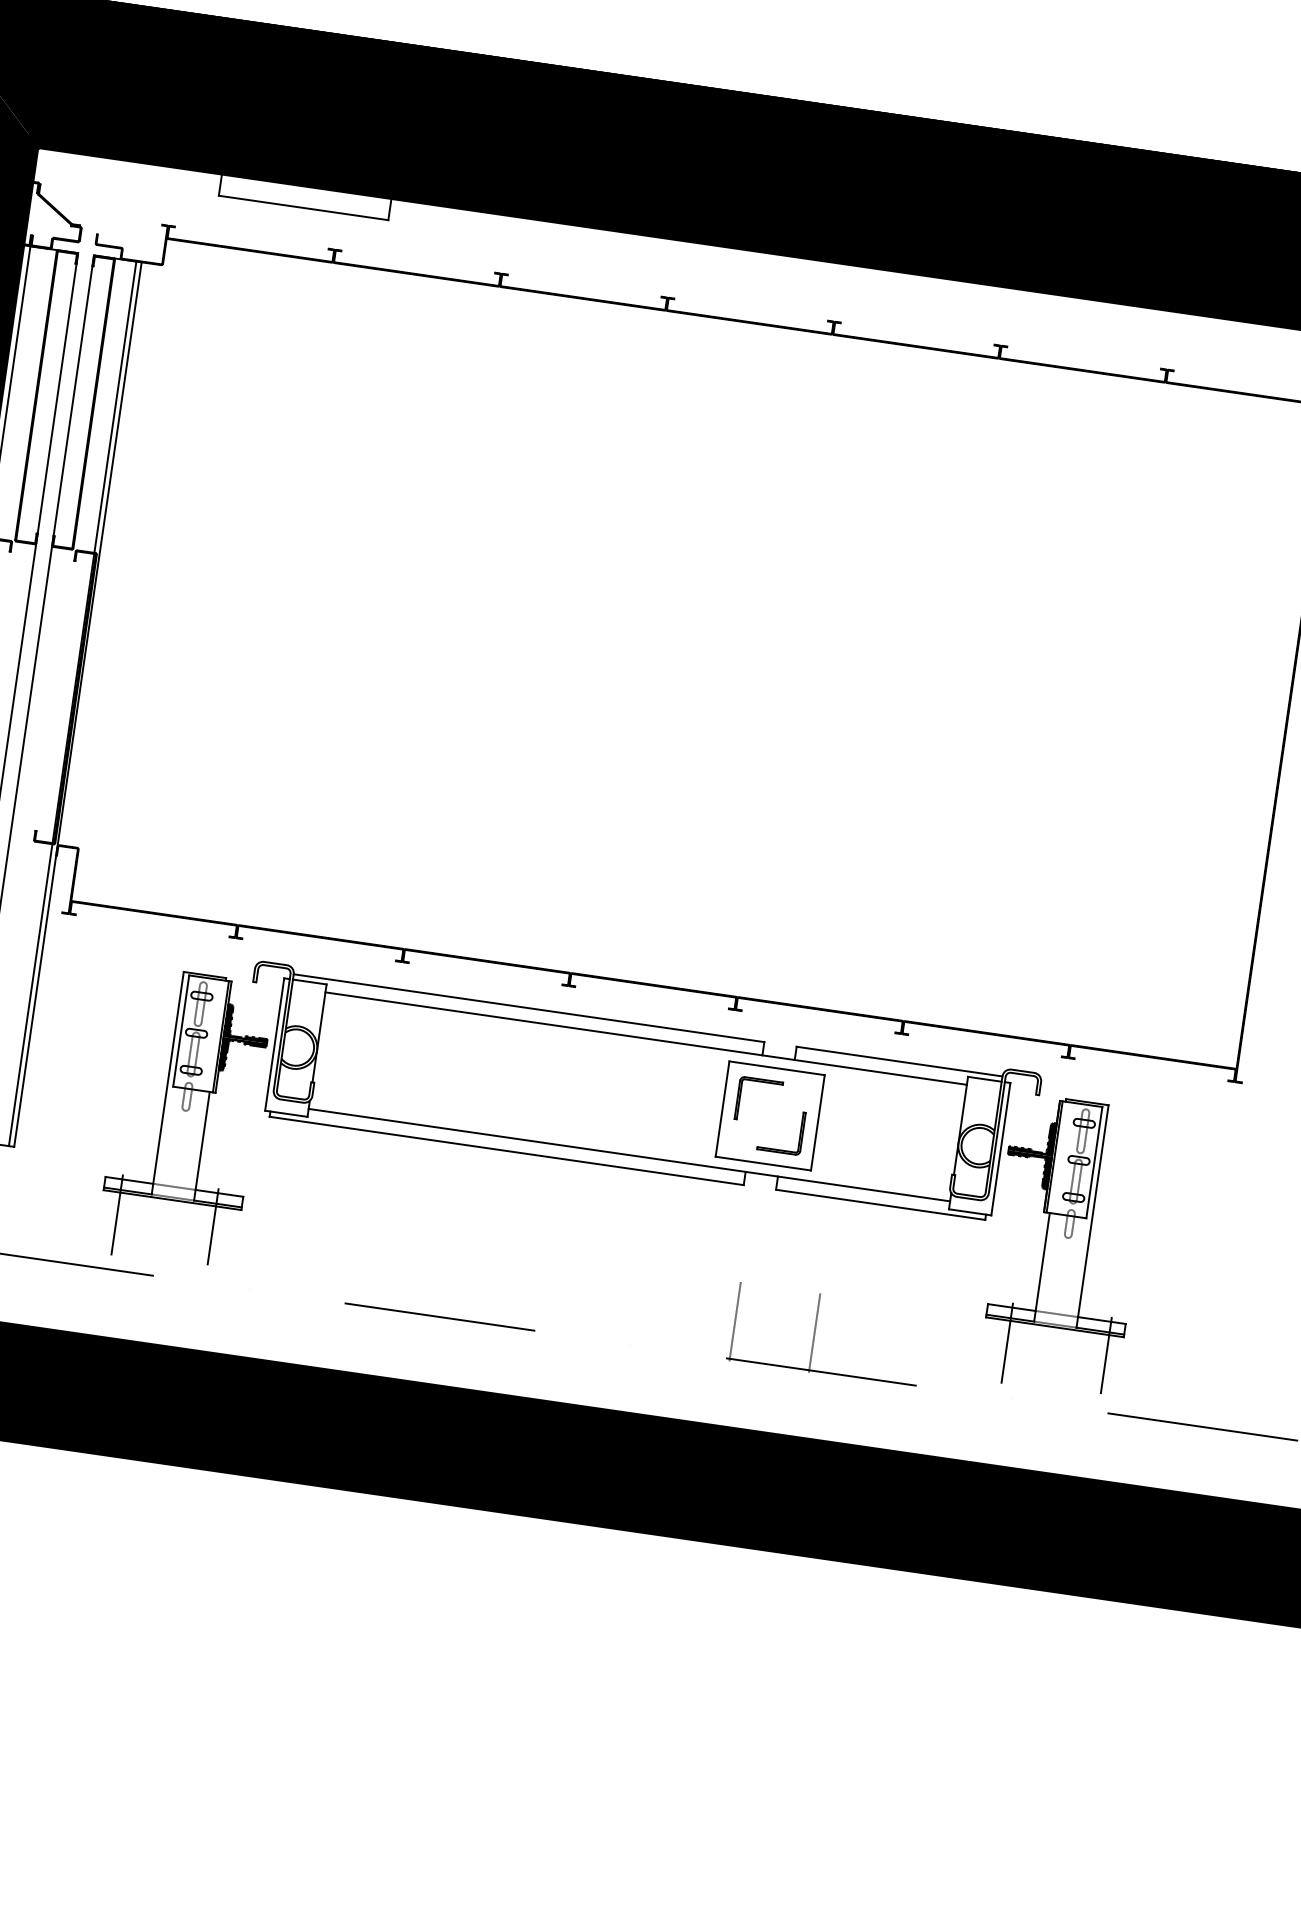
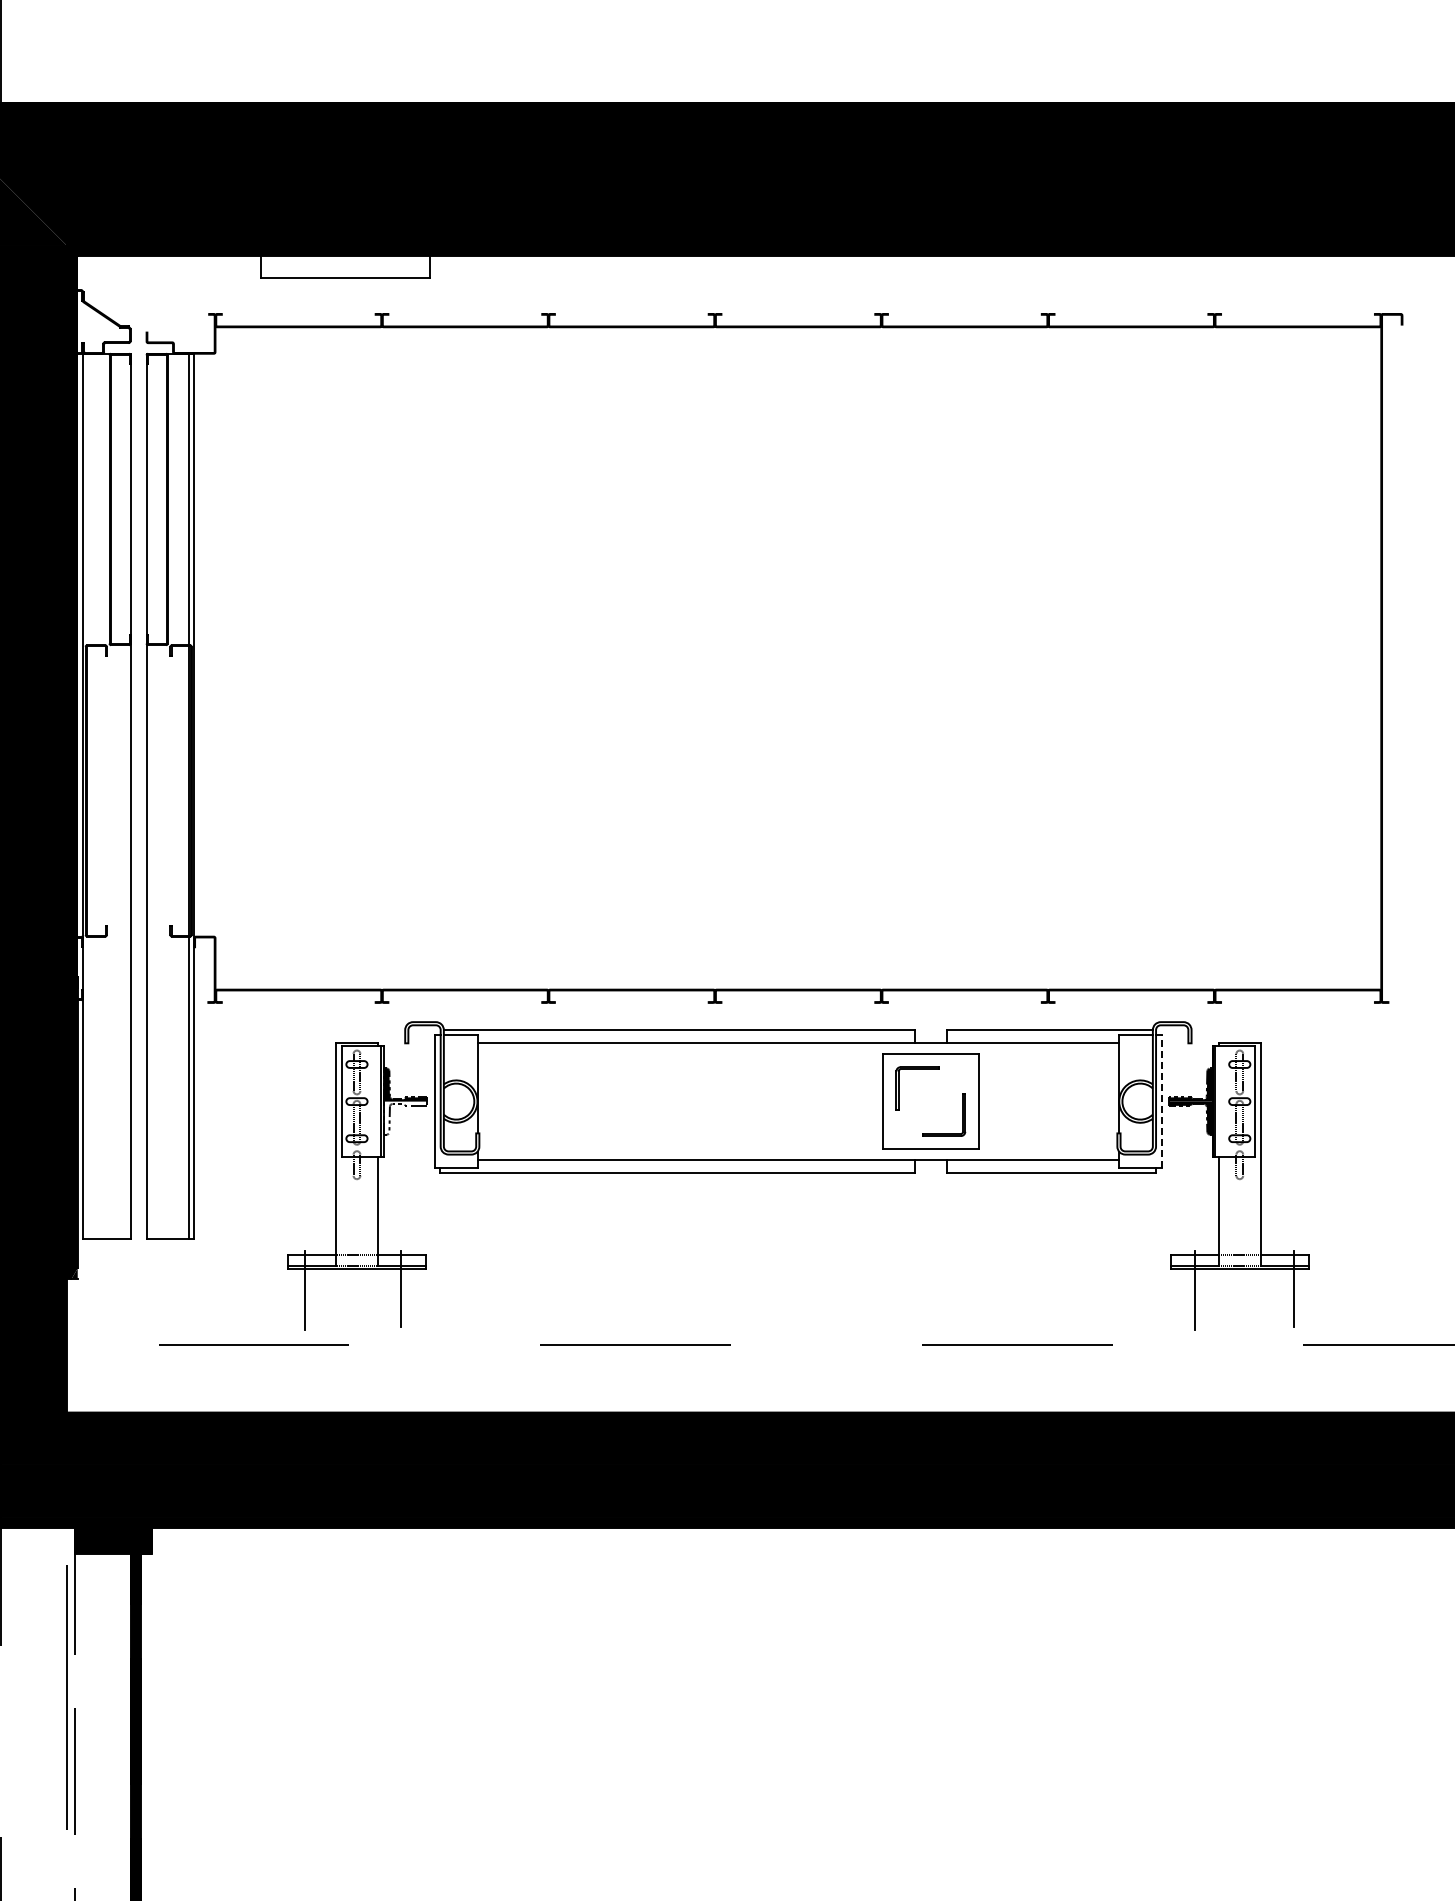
fill: (242, 1056) -> (405, 1117), removed
line: (1000, 1149) -> (1161, 1101), solid -> dashed
line: (735, 1321) -> (925, 1308), removed
line: (815, 1333) -> (1005, 1308), removed

